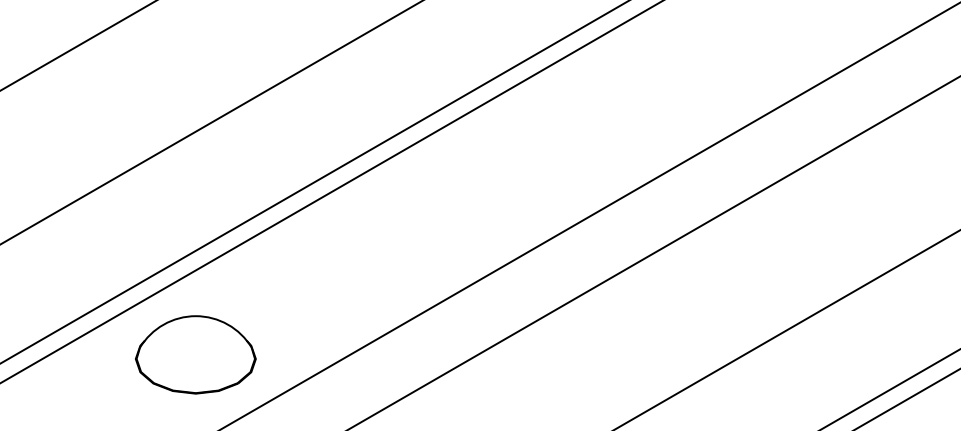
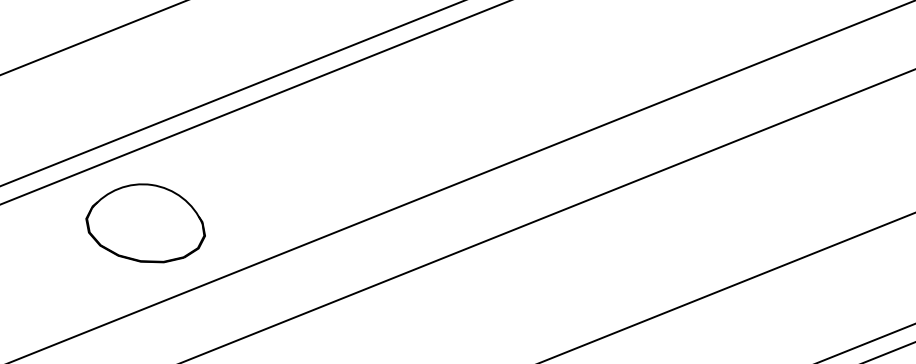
part: (195, 354) -> (146, 222), moved

